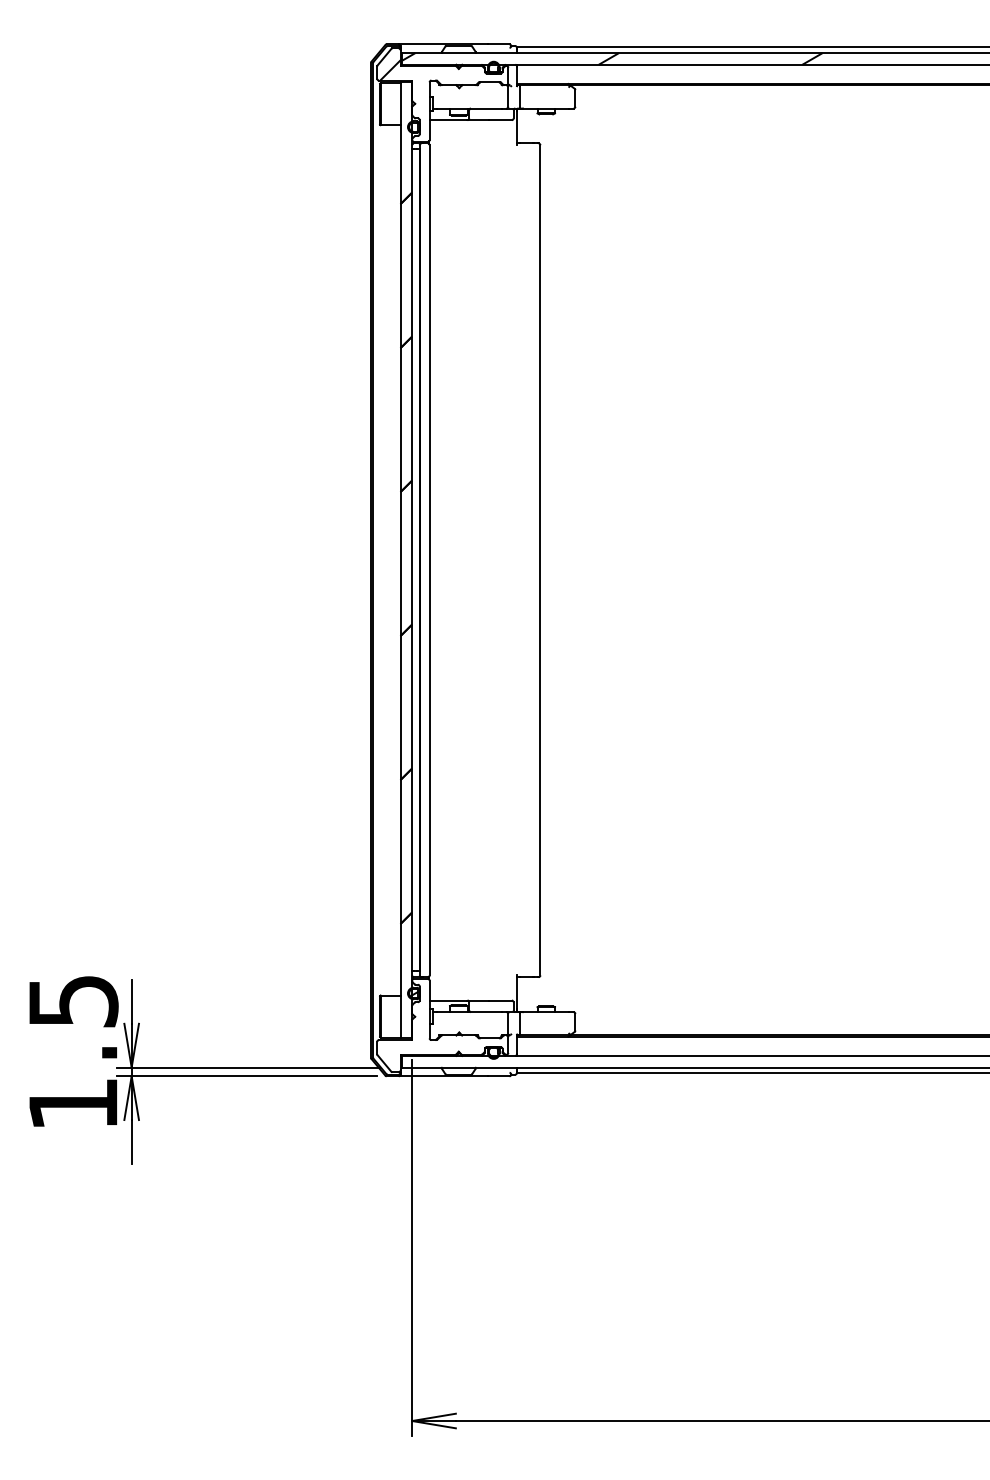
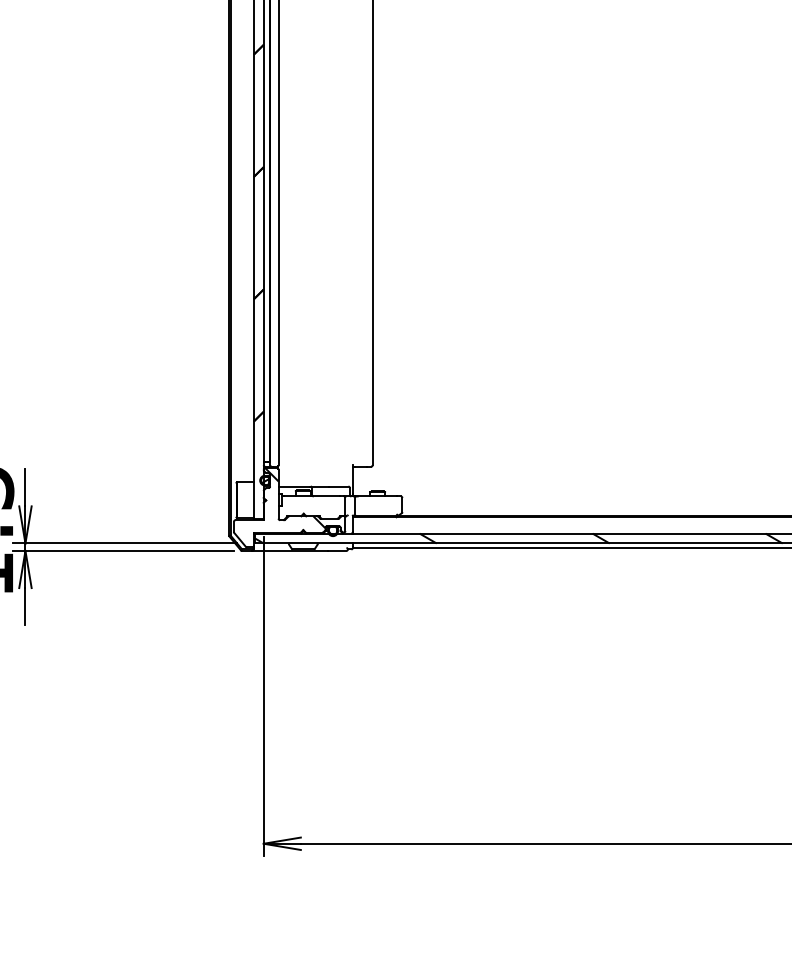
hatch: (449, 1013) -> (295, 497), added
hatch: (610, 1061) -> (432, 538), added

